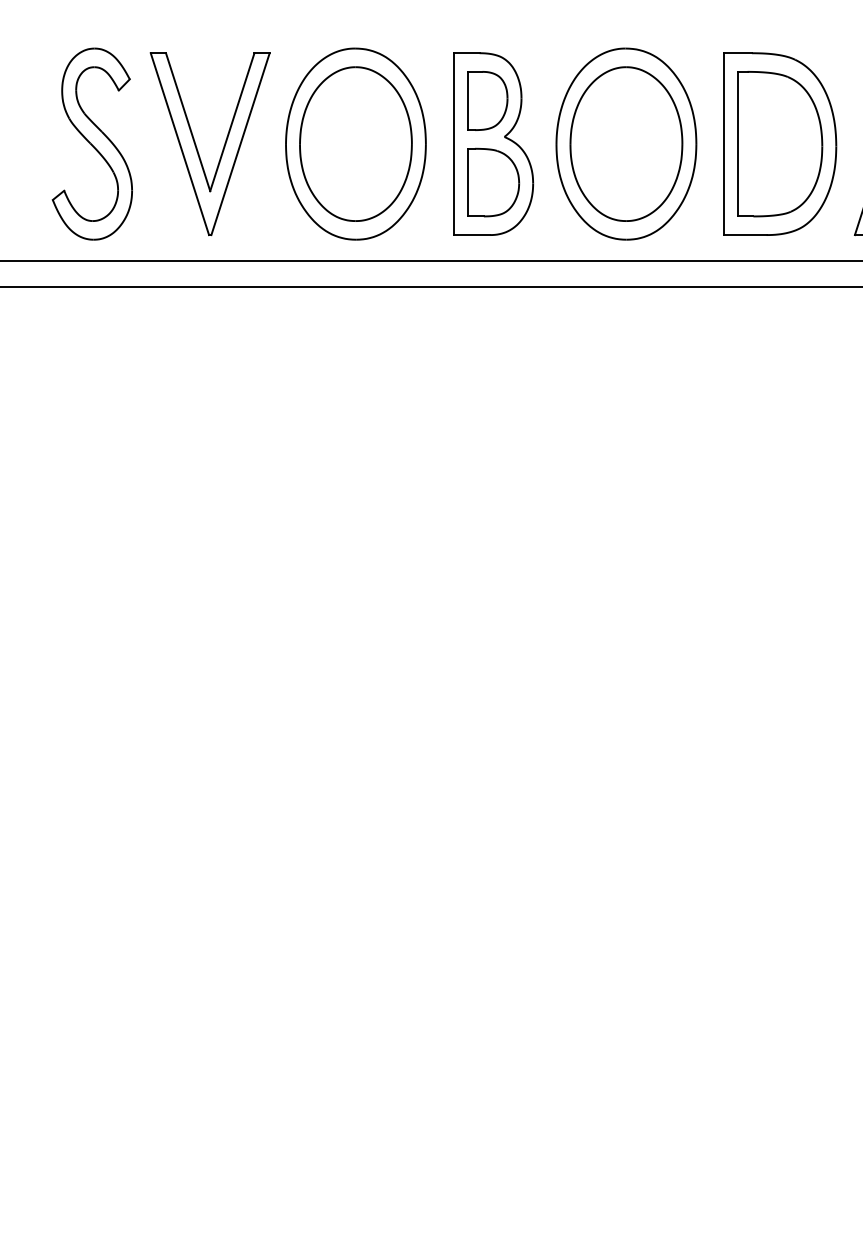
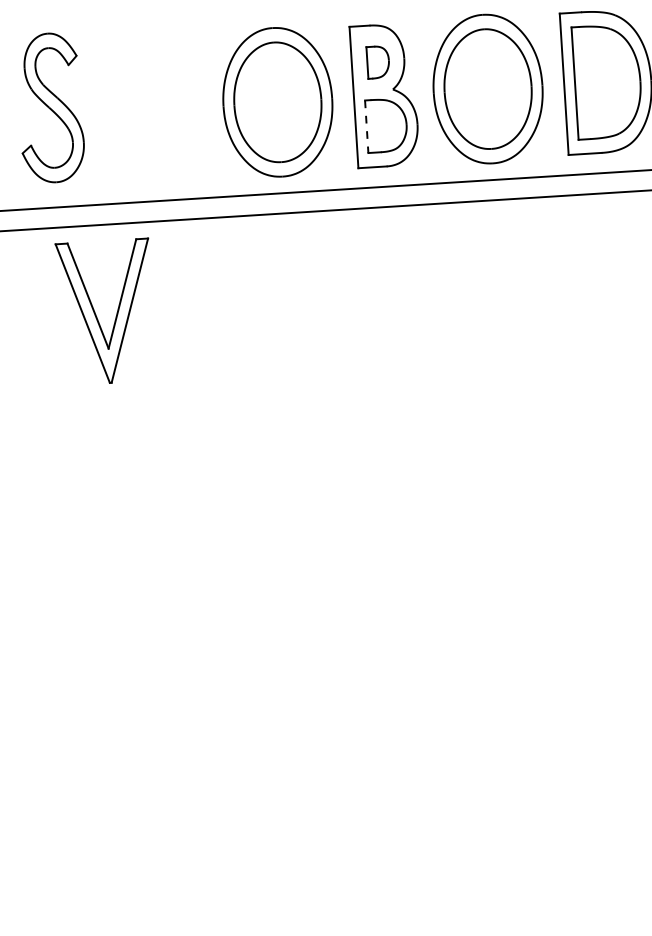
part: (487, 100) -> (377, 61), size x0.7
part: (91, 143) -> (49, 107), moved
part: (197, 147) -> (96, 315), moved
line: (467, 182) -> (366, 126), solid -> dashed

